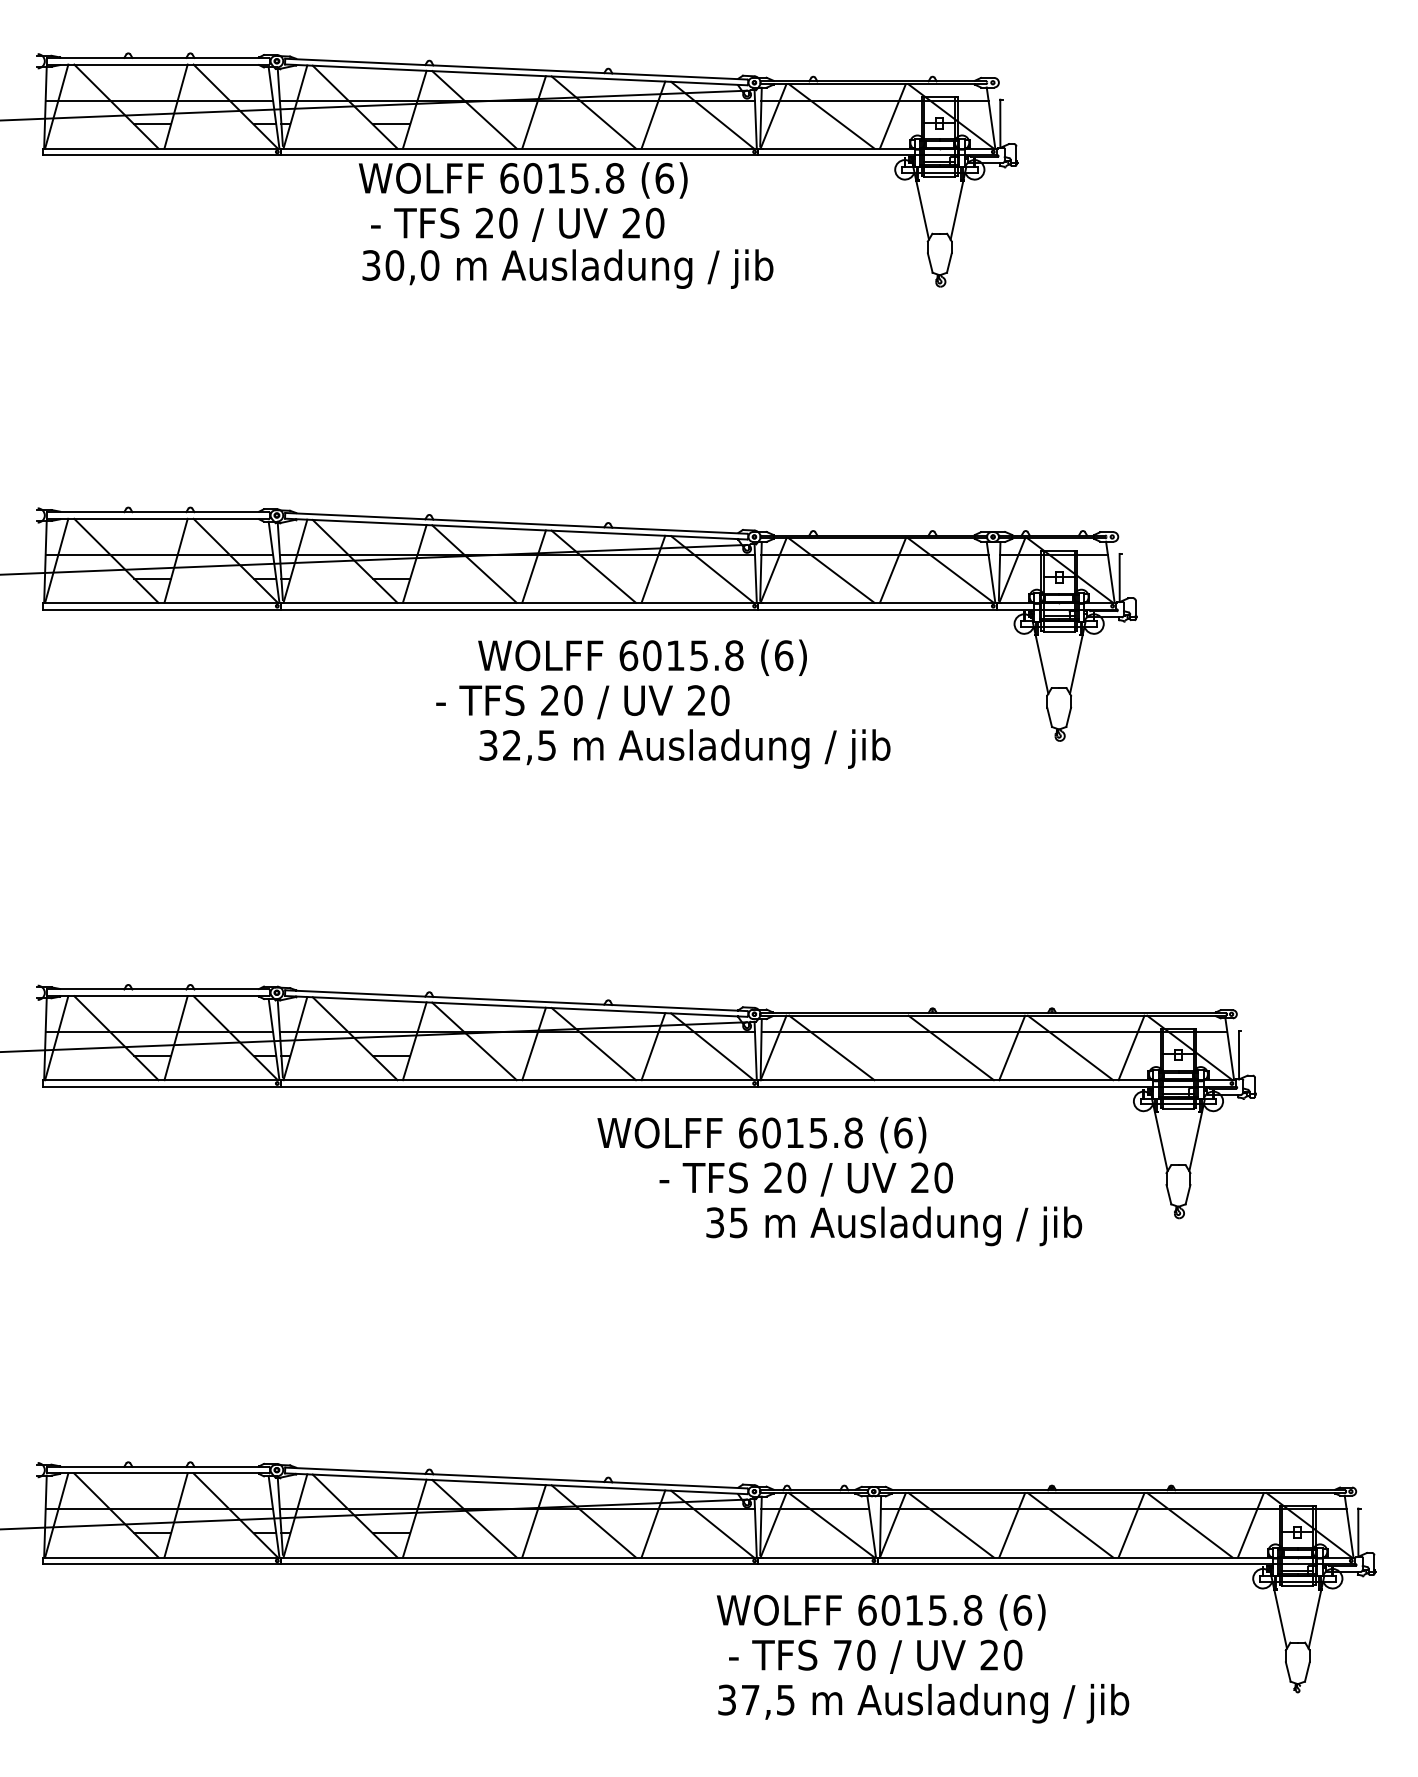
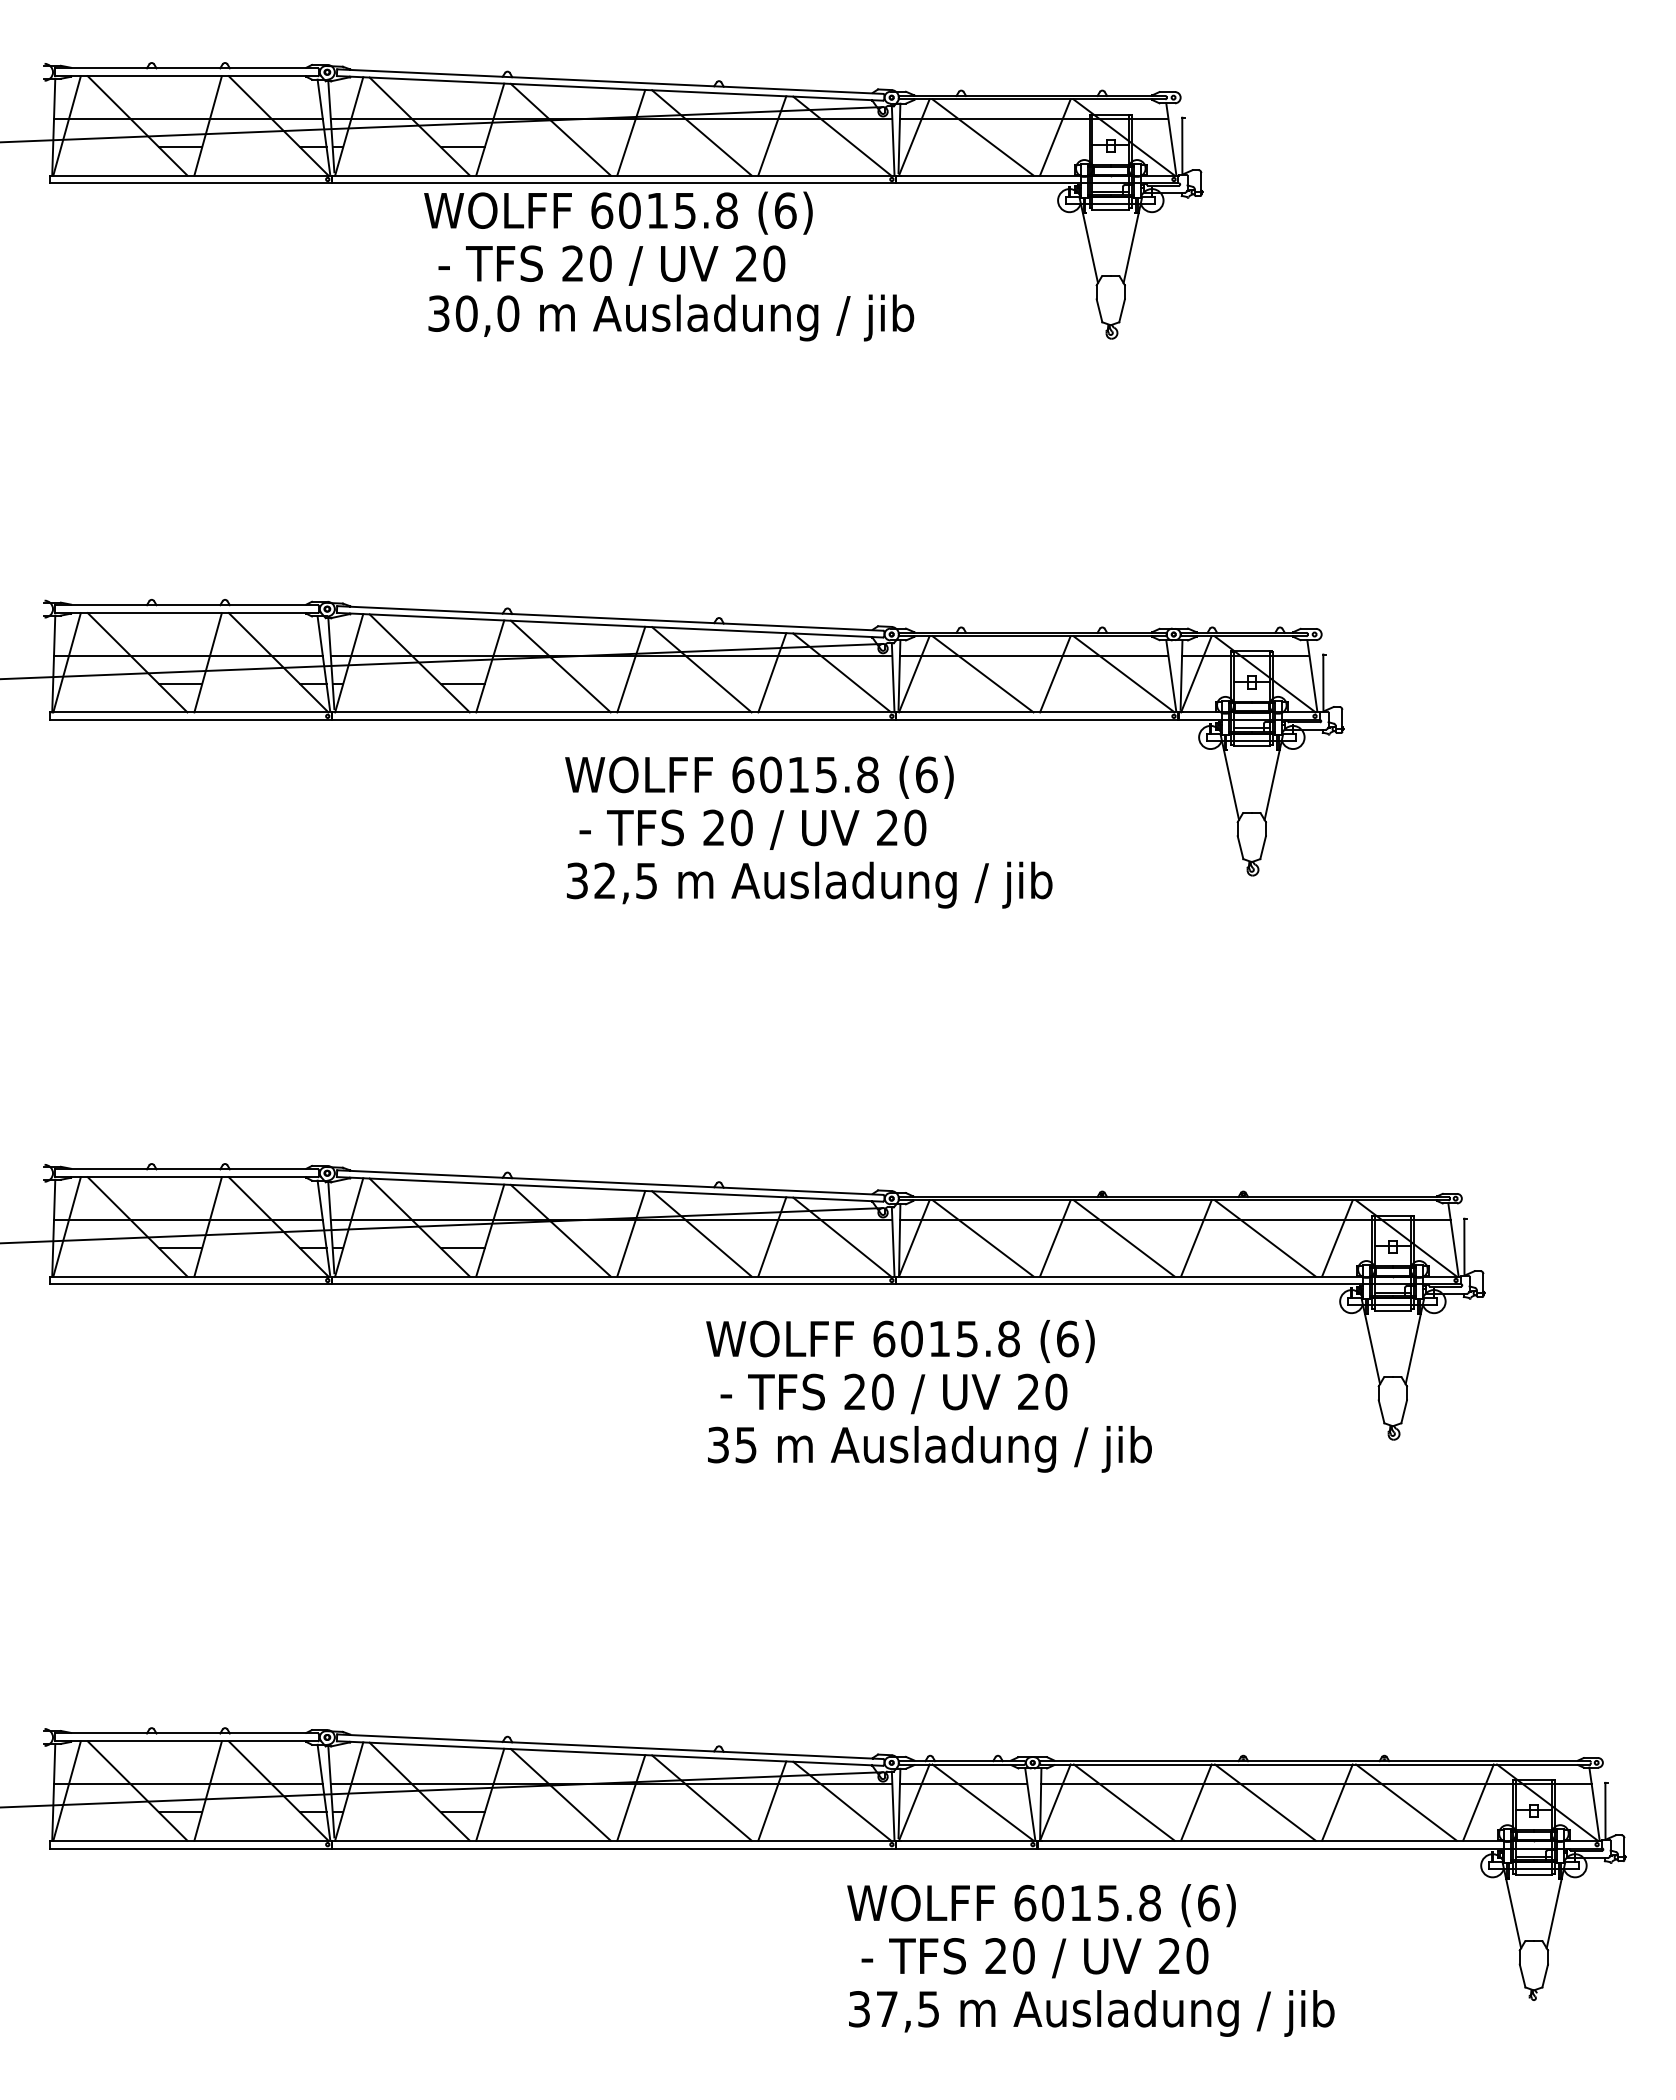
text: (582, 701) -> (752, 829), moved
line: (893, 1047) -> (1055, 1238), added
text: (805, 1179) -> (893, 1393), moved
text: (893, 1226) -> (929, 1449), moved
text: (842, 1654) -> (995, 1955), 70 -> 20

